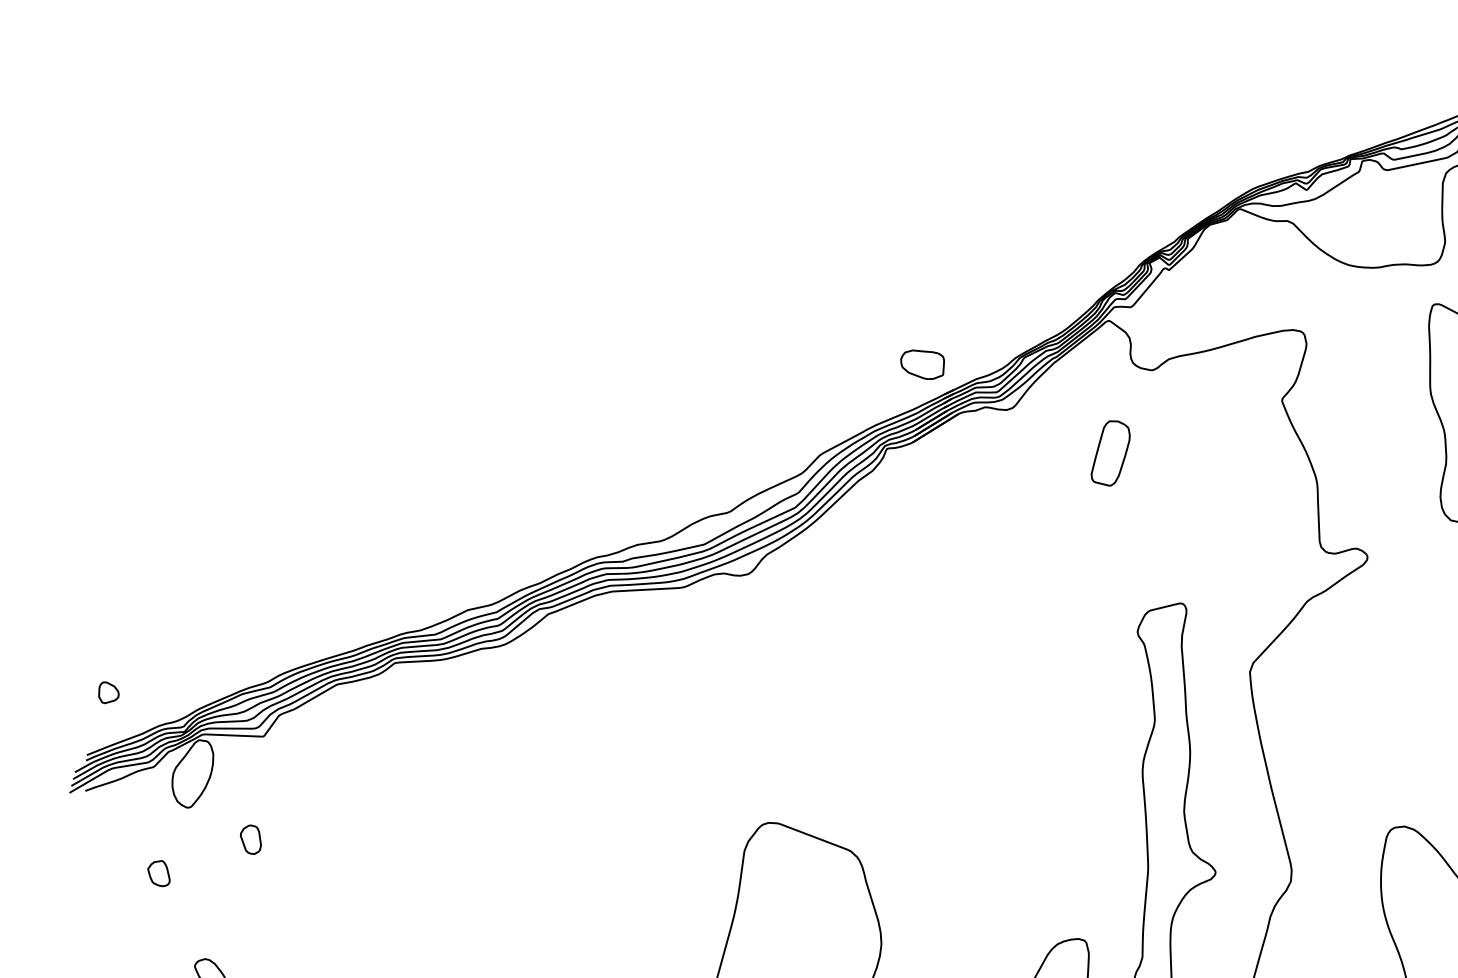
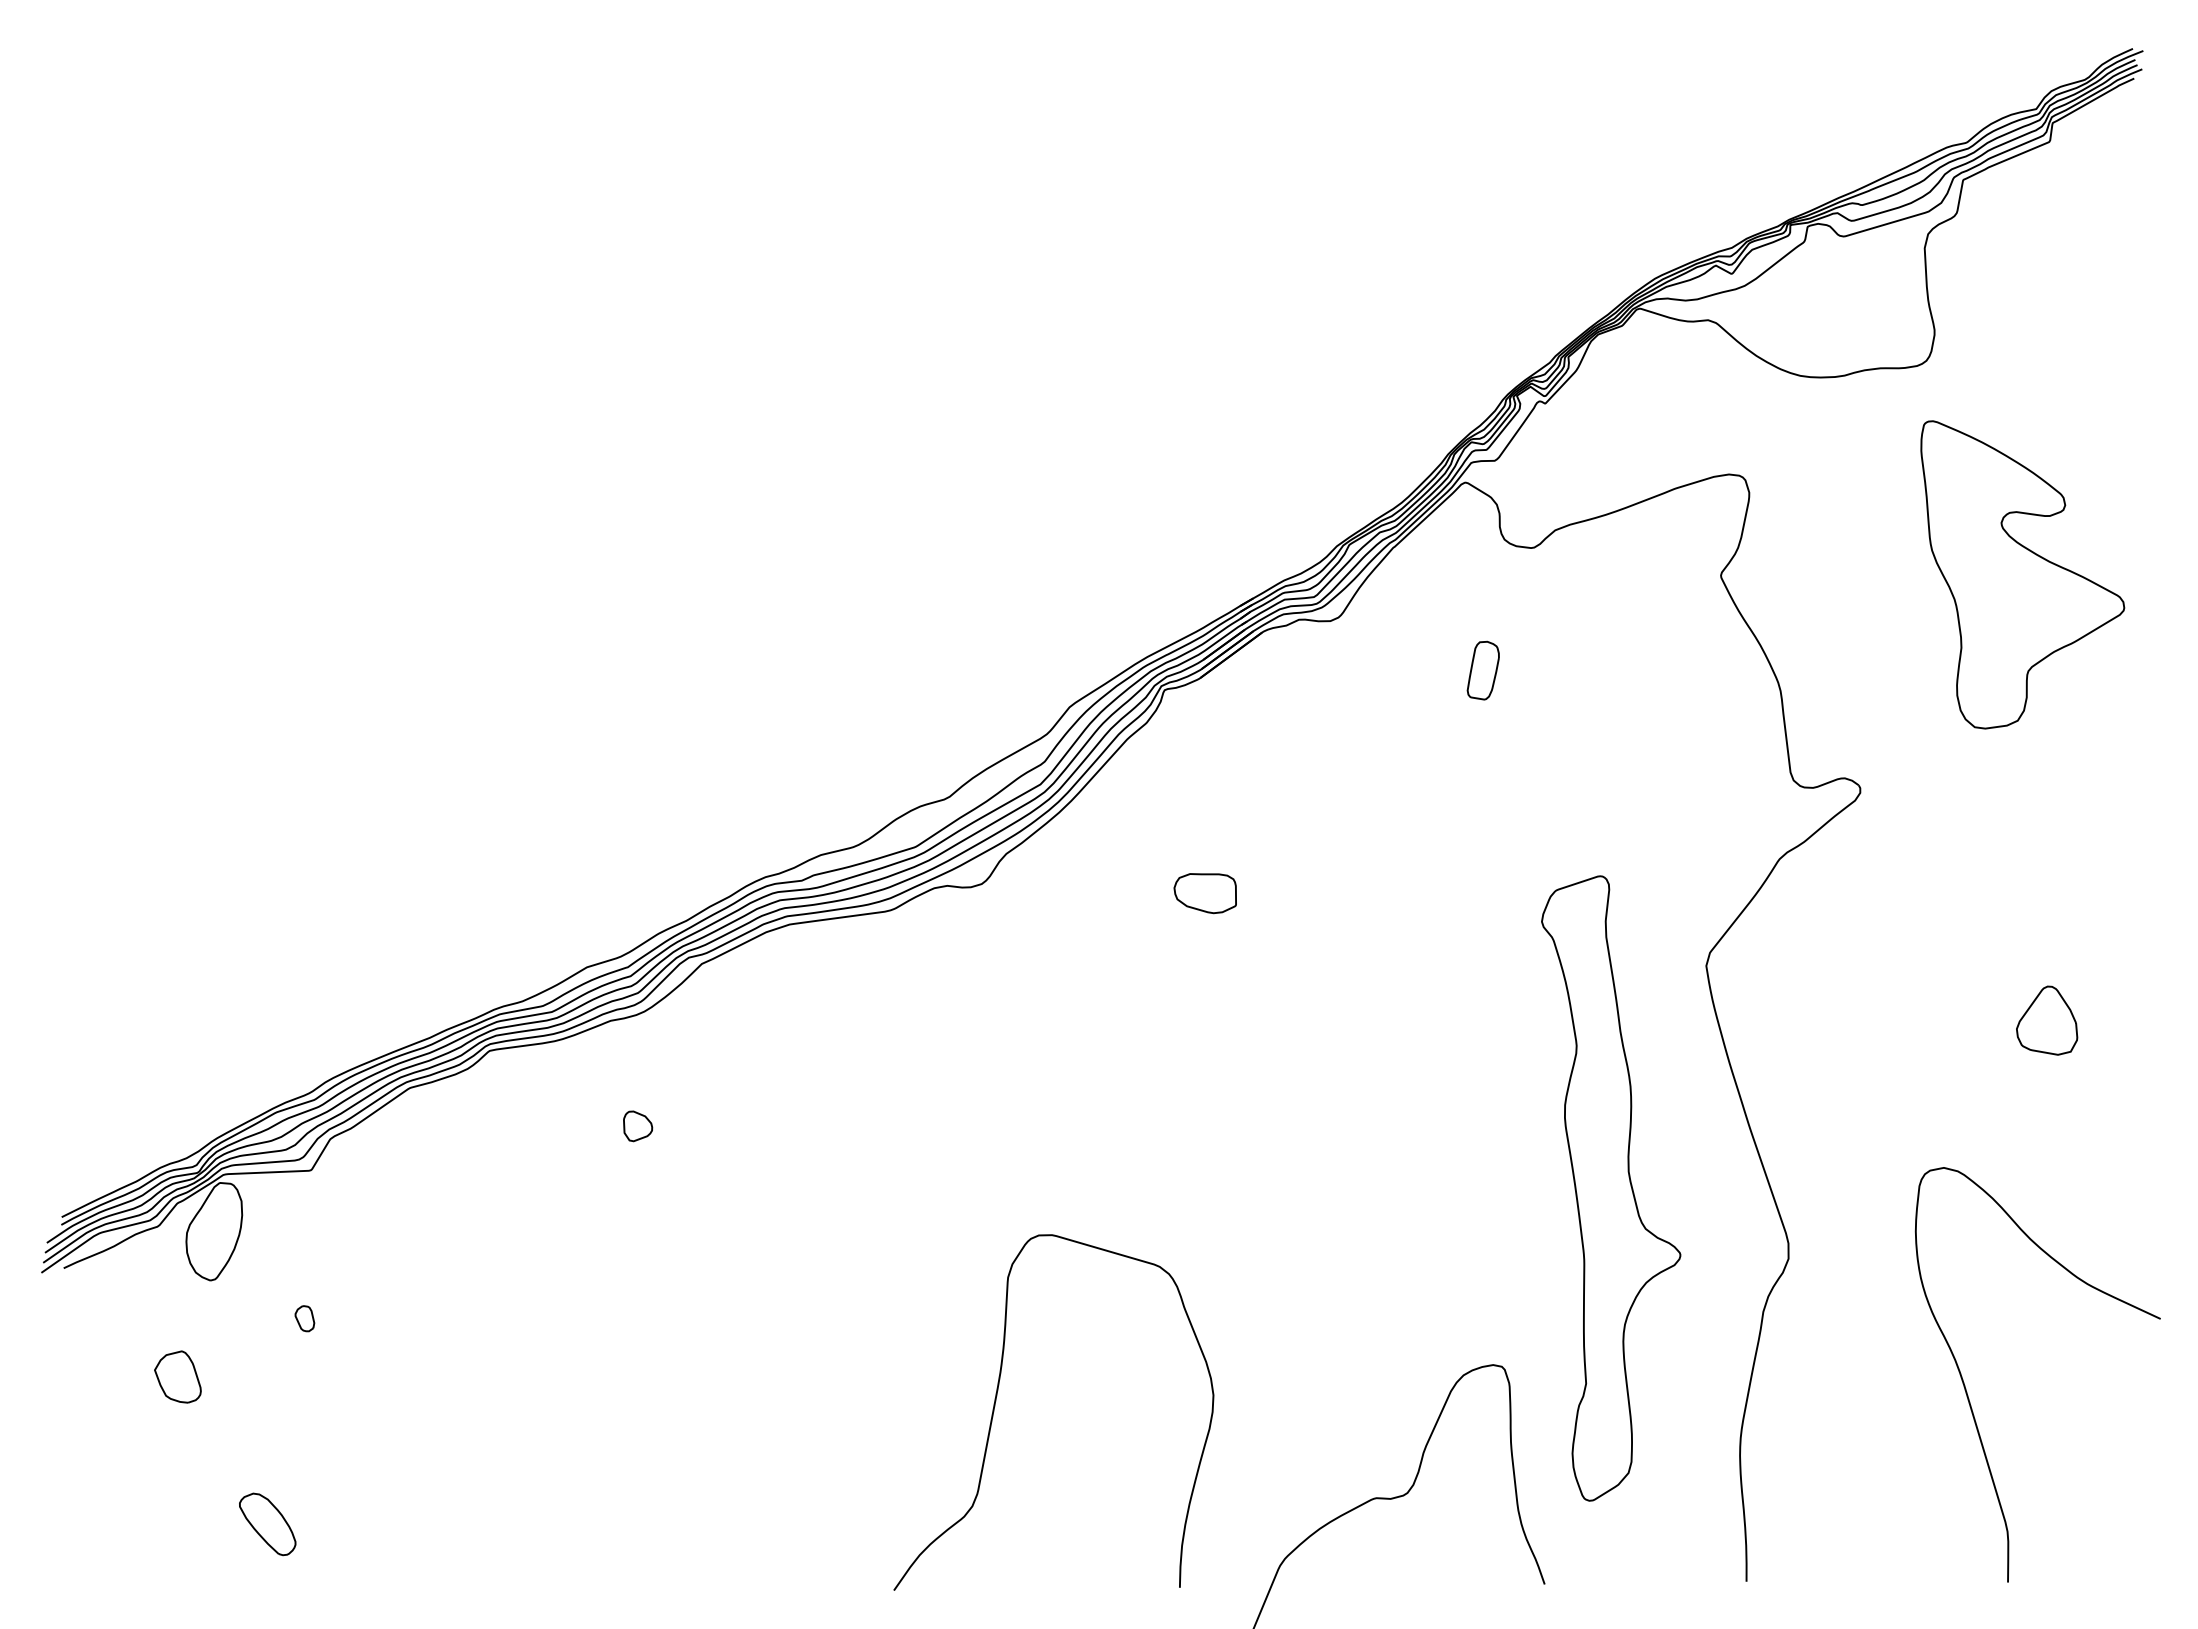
part: (921, 364) -> (1204, 893), moved
part: (1110, 453) -> (1482, 670), size x0.62
part: (109, 693) -> (638, 1126), moved
part: (250, 839) -> (304, 1318), size x0.62
part: (158, 872) -> (177, 1376), size x1.43

